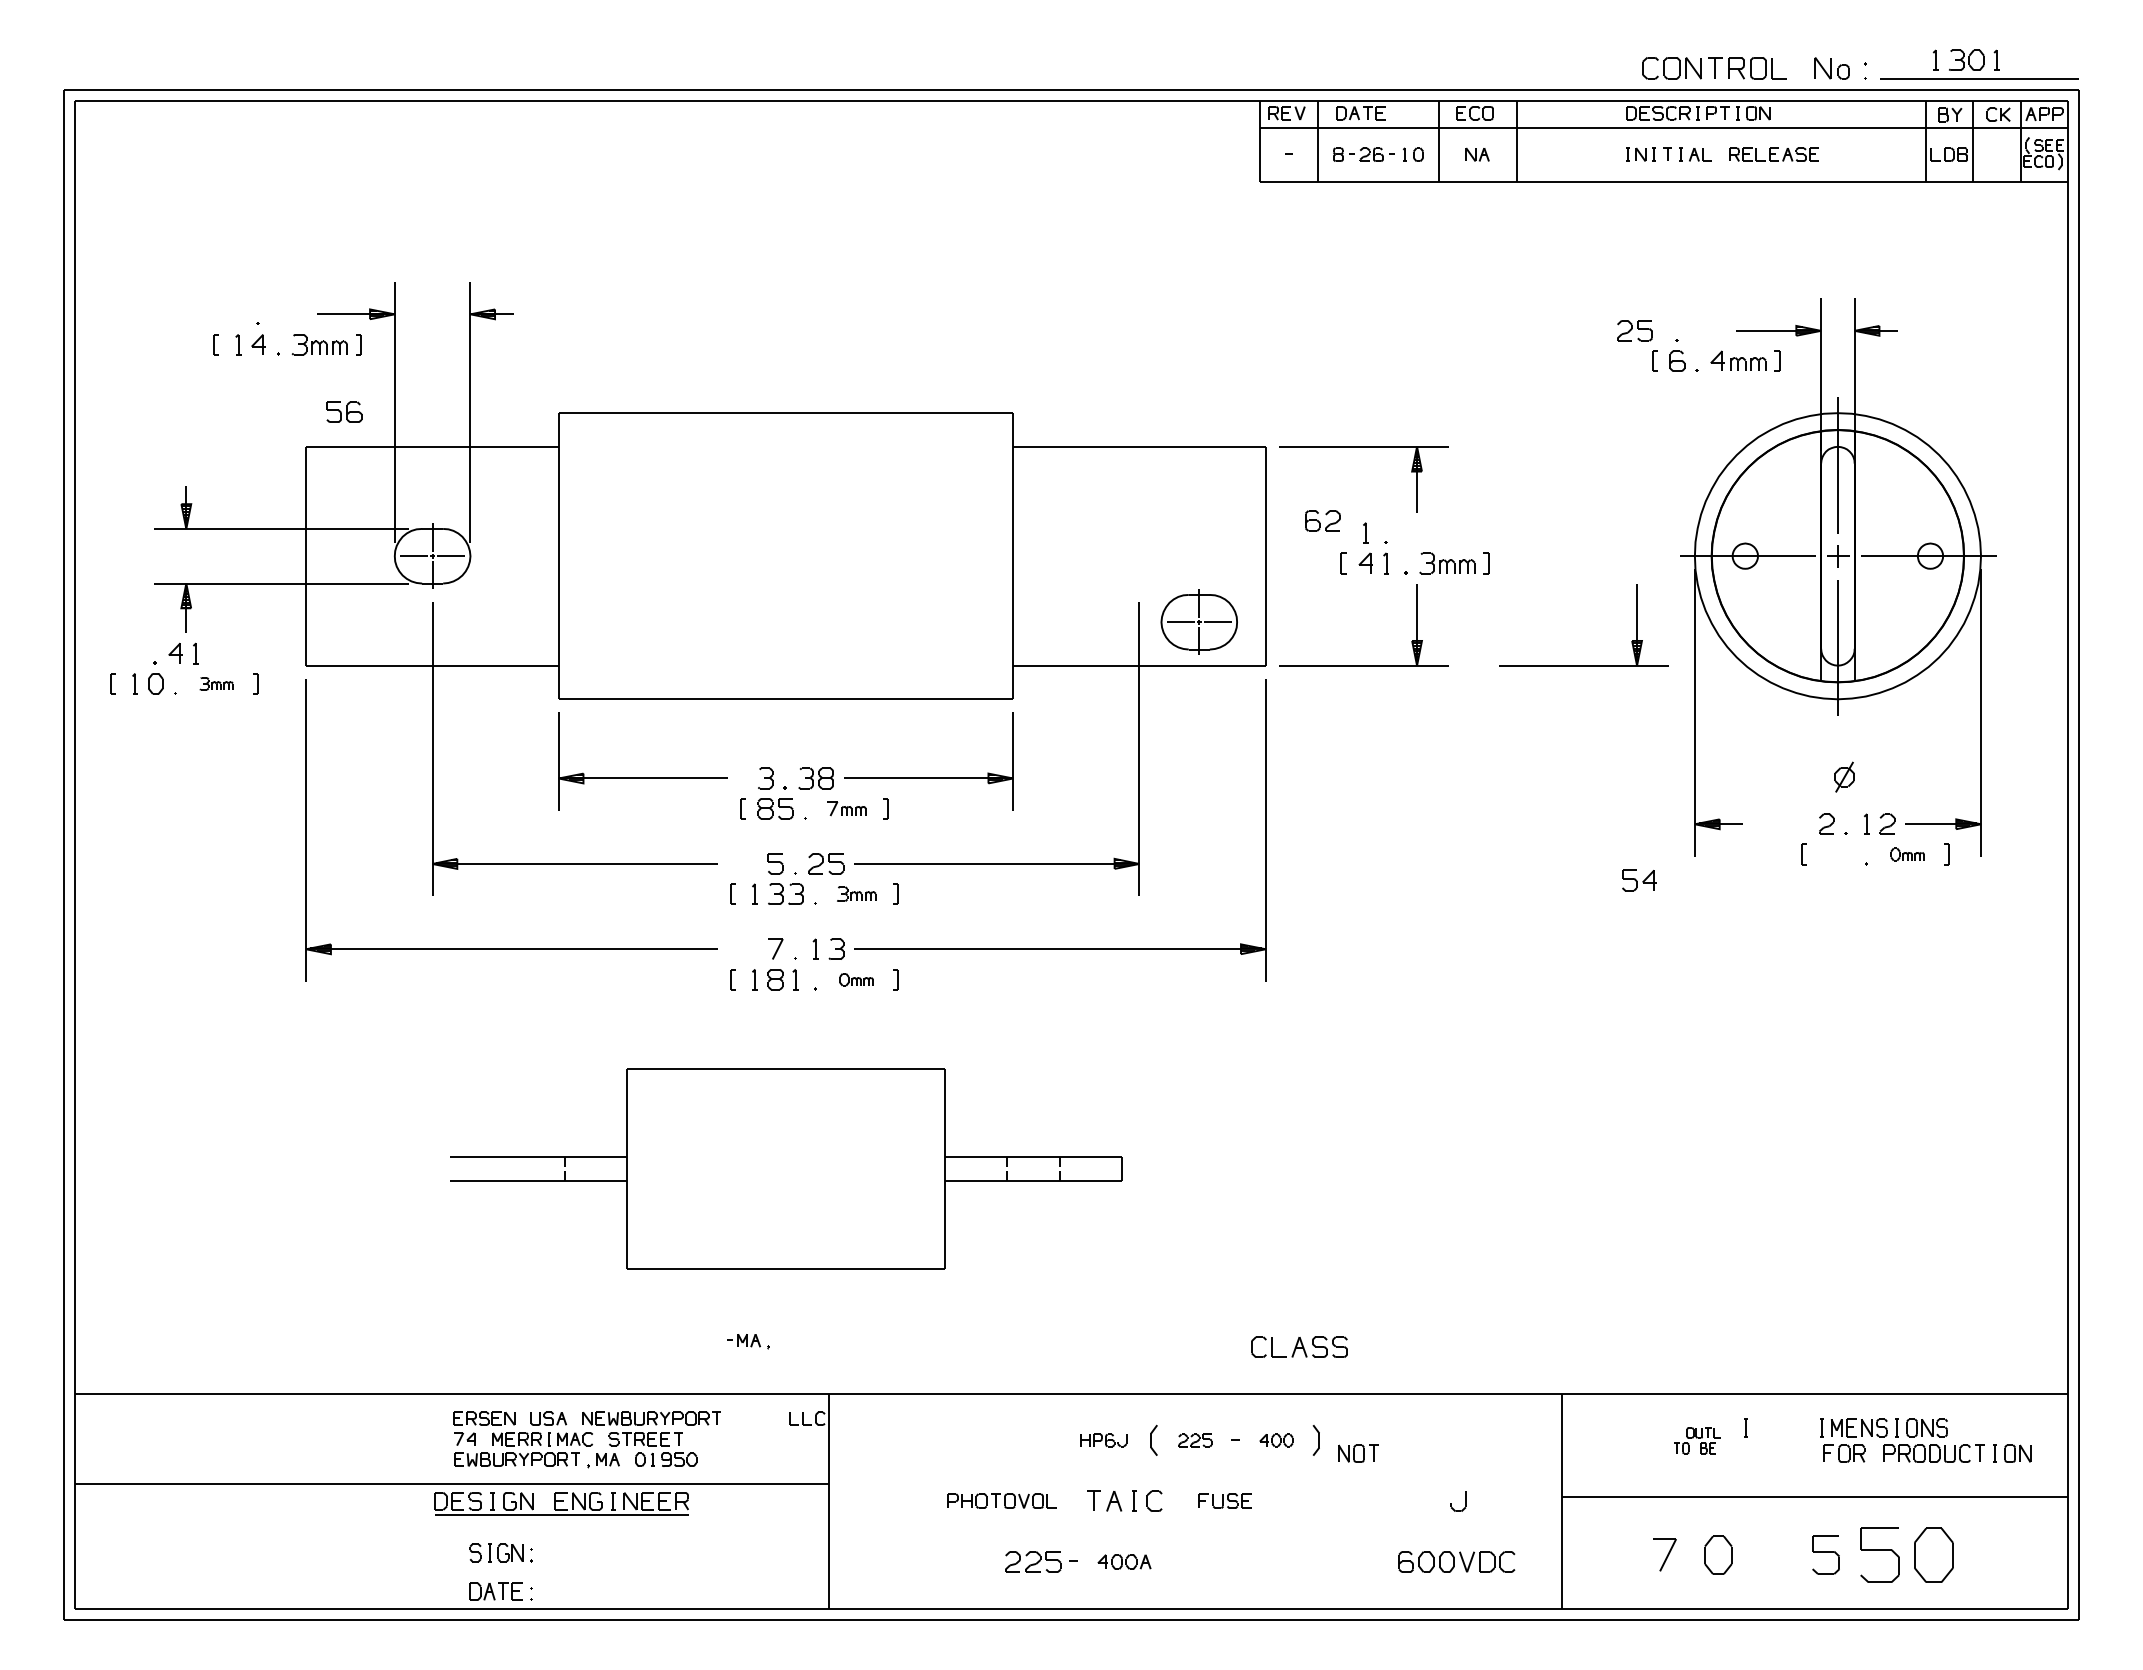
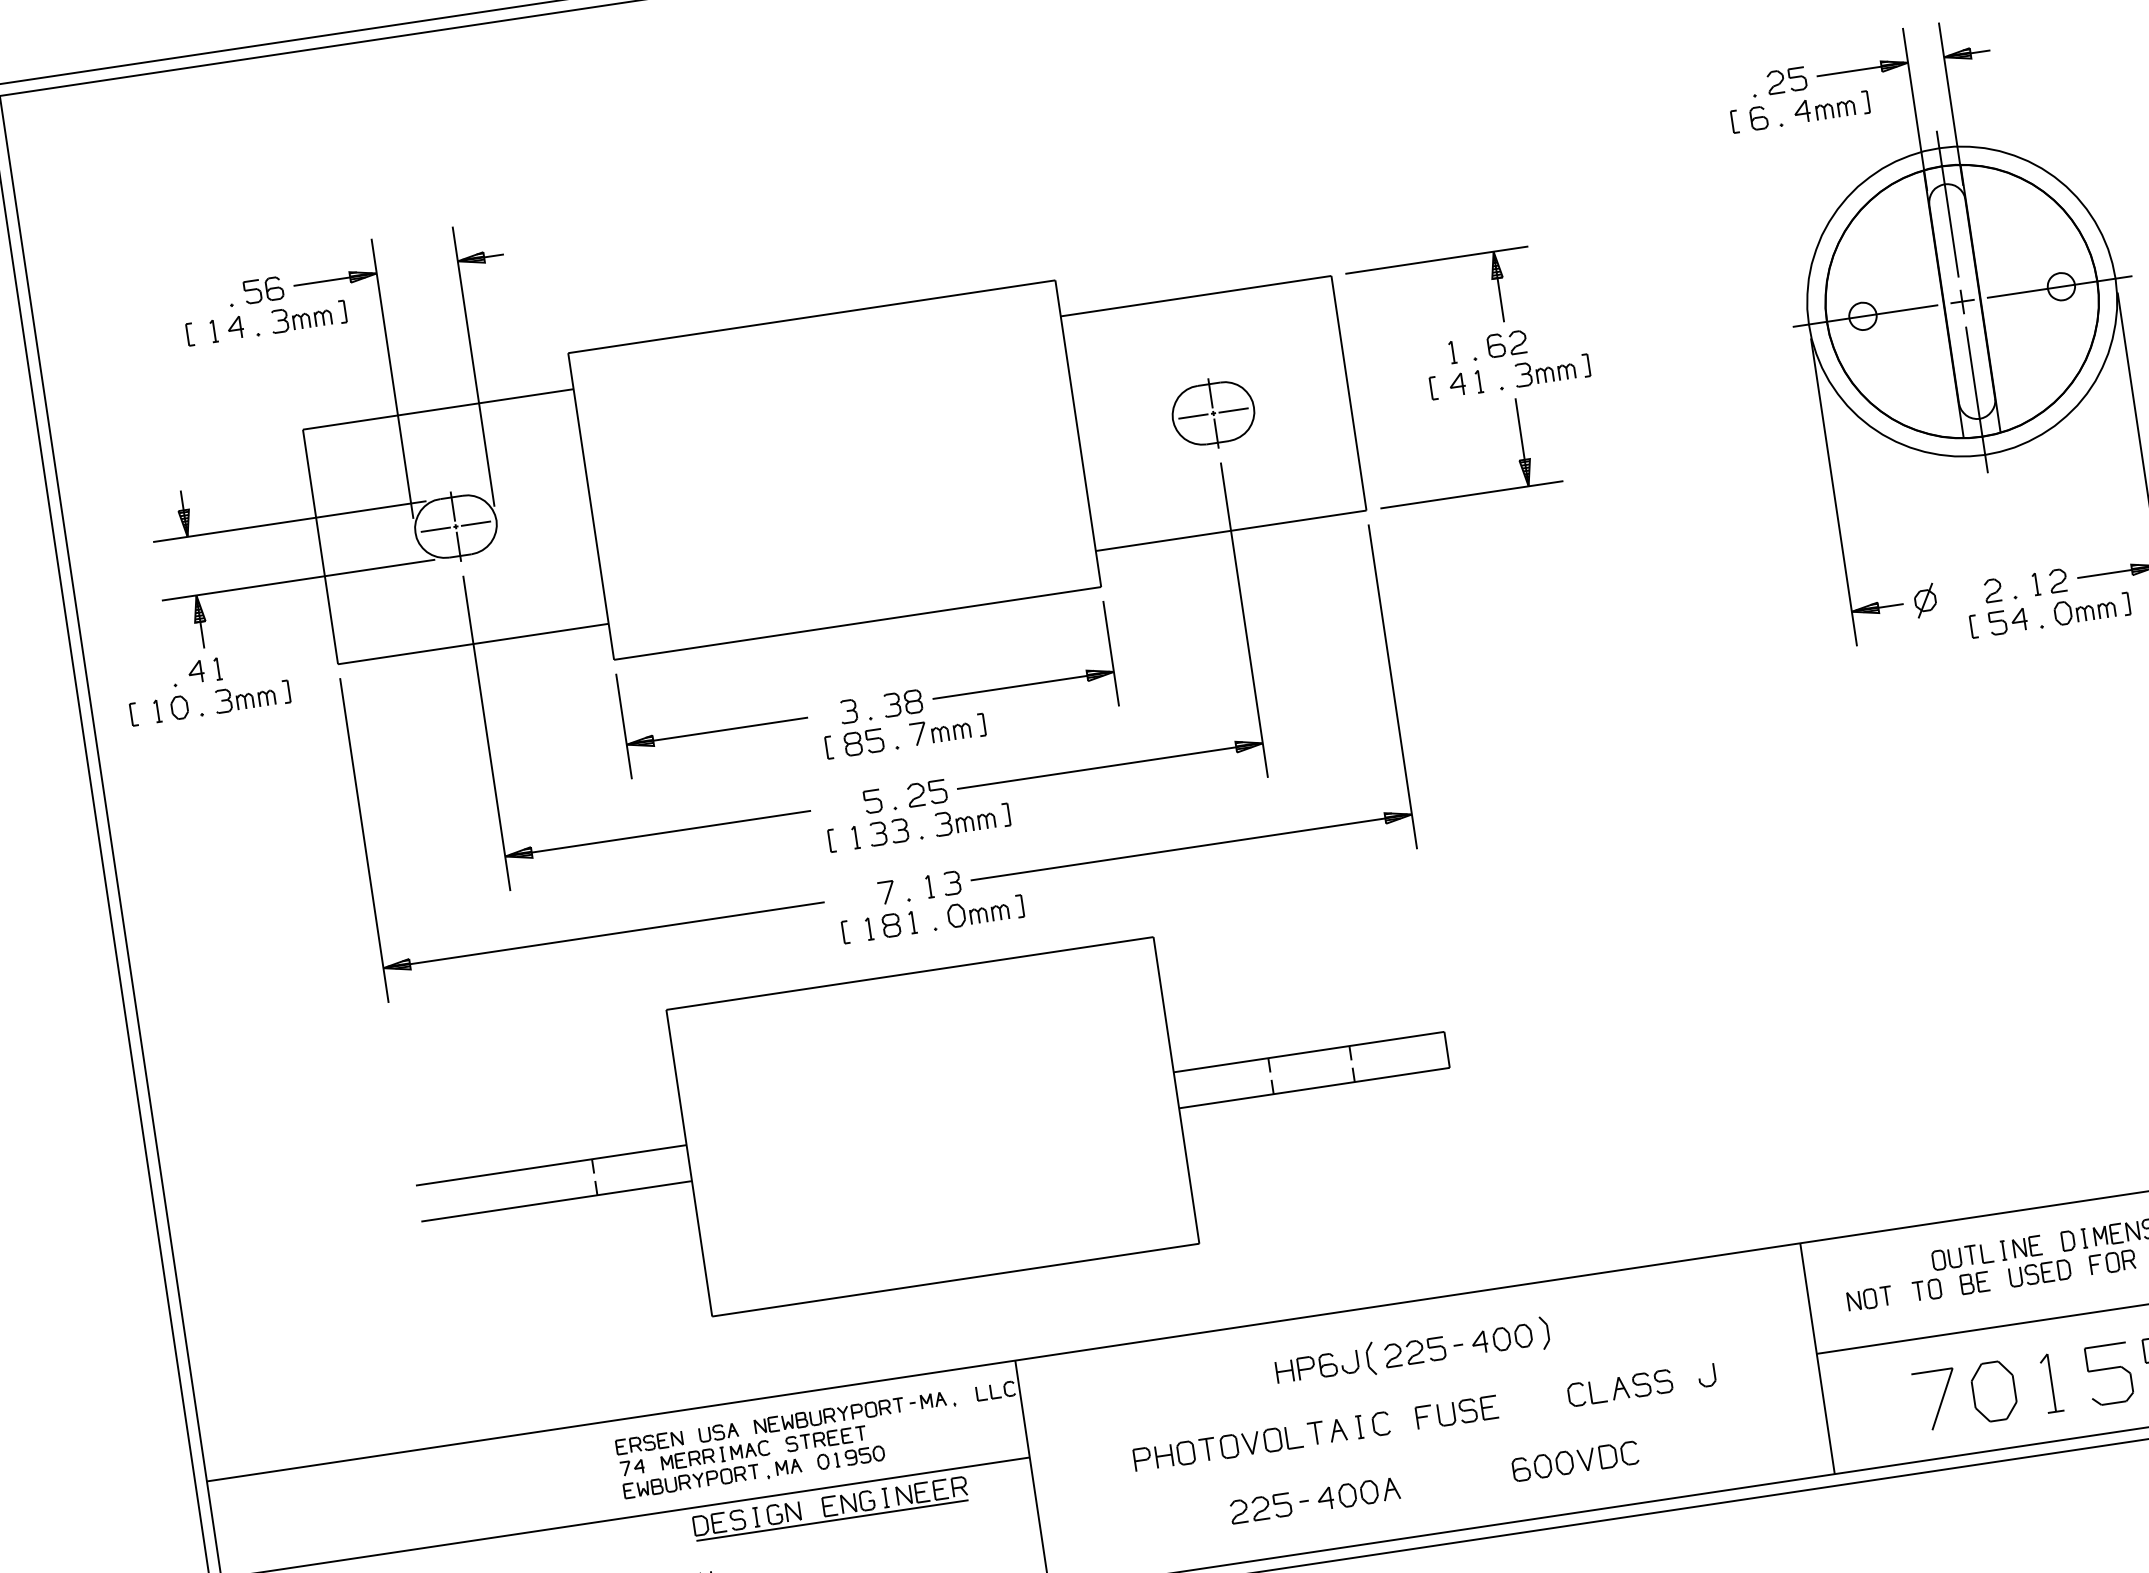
part: (1634, 330) -> (1786, 80), moved
part: (344, 411) -> (263, 289), moved
part: (1322, 520) -> (1506, 343), moved
part: (1198, 621) -> (1212, 412), moved
part: (1583, 665) -> (1707, 459), removed
part: (216, 683) -> (244, 697), size x1.67
part: (1844, 776) -> (1925, 599), moved
part: (846, 808) -> (940, 730), size x1.43
part: (1907, 854) -> (2084, 610), size x1.67
part: (1639, 880) -> (2008, 621), moved
part: (856, 893) -> (964, 820), size x1.43
part: (856, 979) -> (978, 912), size x1.67
part: (786, 1168) -> (933, 1126), size x1.43
part: (748, 1341) -> (932, 1401), moved
part: (1299, 1346) -> (1619, 1387), moved
part: (1103, 1440) -> (1316, 1366), size x1.67
part: (1195, 1440) -> (1415, 1352), size x1.67
part: (1276, 1440) -> (1502, 1339), size x1.67
part: (1696, 1440) -> (1952, 1271), size x1.67
part: (1780, 1440) -> (2042, 1258), added
part: (1358, 1453) -> (1869, 1298), moved
part: (1002, 1500) -> (1218, 1447), size x1.43
part: (1224, 1500) -> (1456, 1411), size x1.43
part: (561, 1503) -> (830, 1508), moved
part: (1664, 1554) -> (1936, 1399), size x1.67
part: (1718, 1554) -> (1994, 1390), size x1.43
part: (1825, 1554) -> (2108, 1373), size x1.43
part: (1771, 1555) -> (2051, 1383), added
part: (1124, 1561) -> (1358, 1493), size x1.43
part: (1456, 1561) -> (1575, 1460), moved

